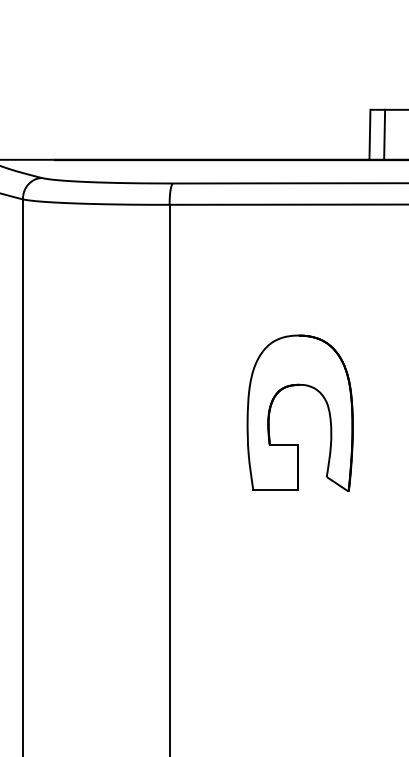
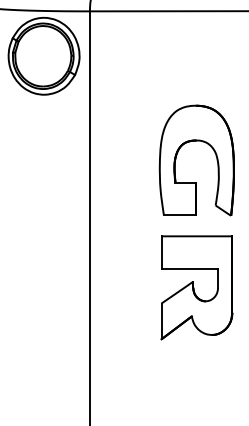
part: (104, 268) -> (44, 56), added
part: (294, 386) -> (192, 141), moved
part: (321, 596) -> (197, 287), added

